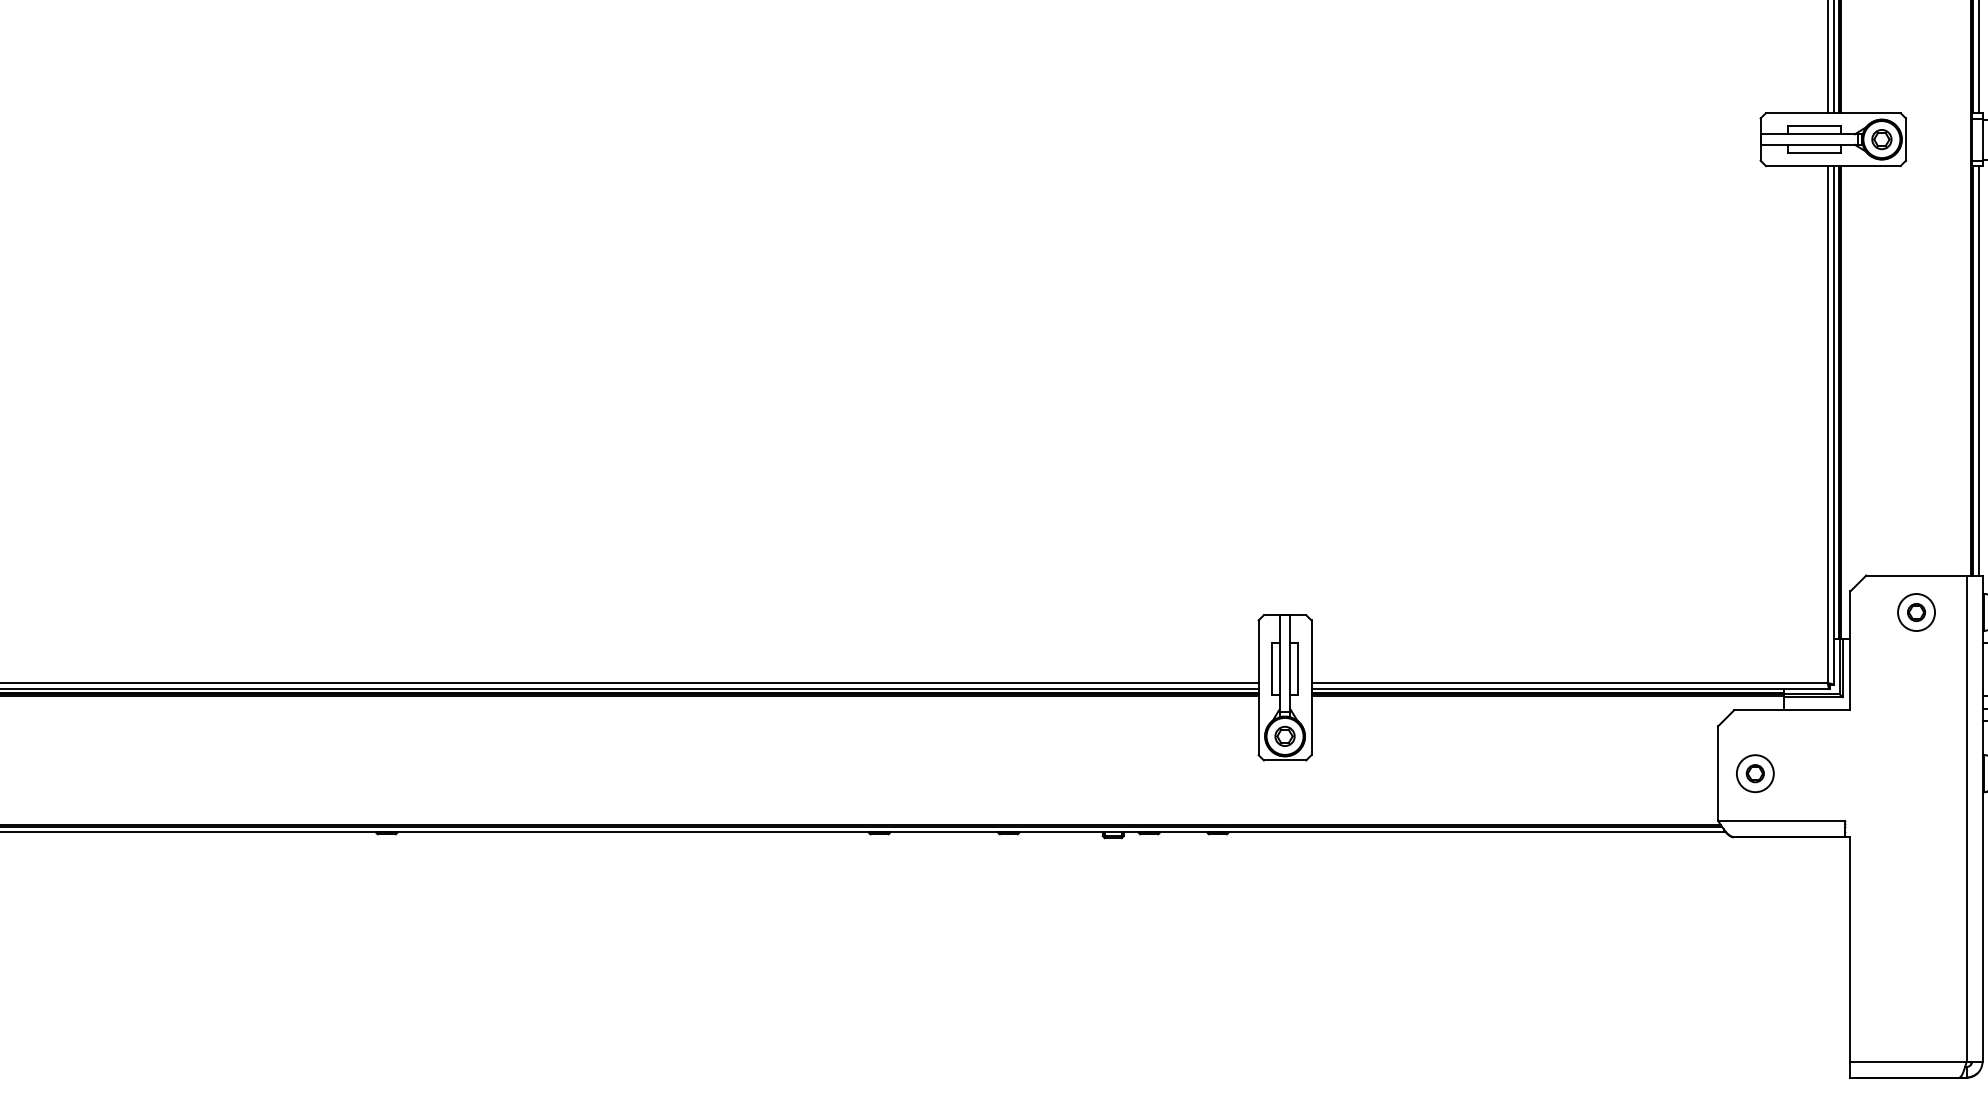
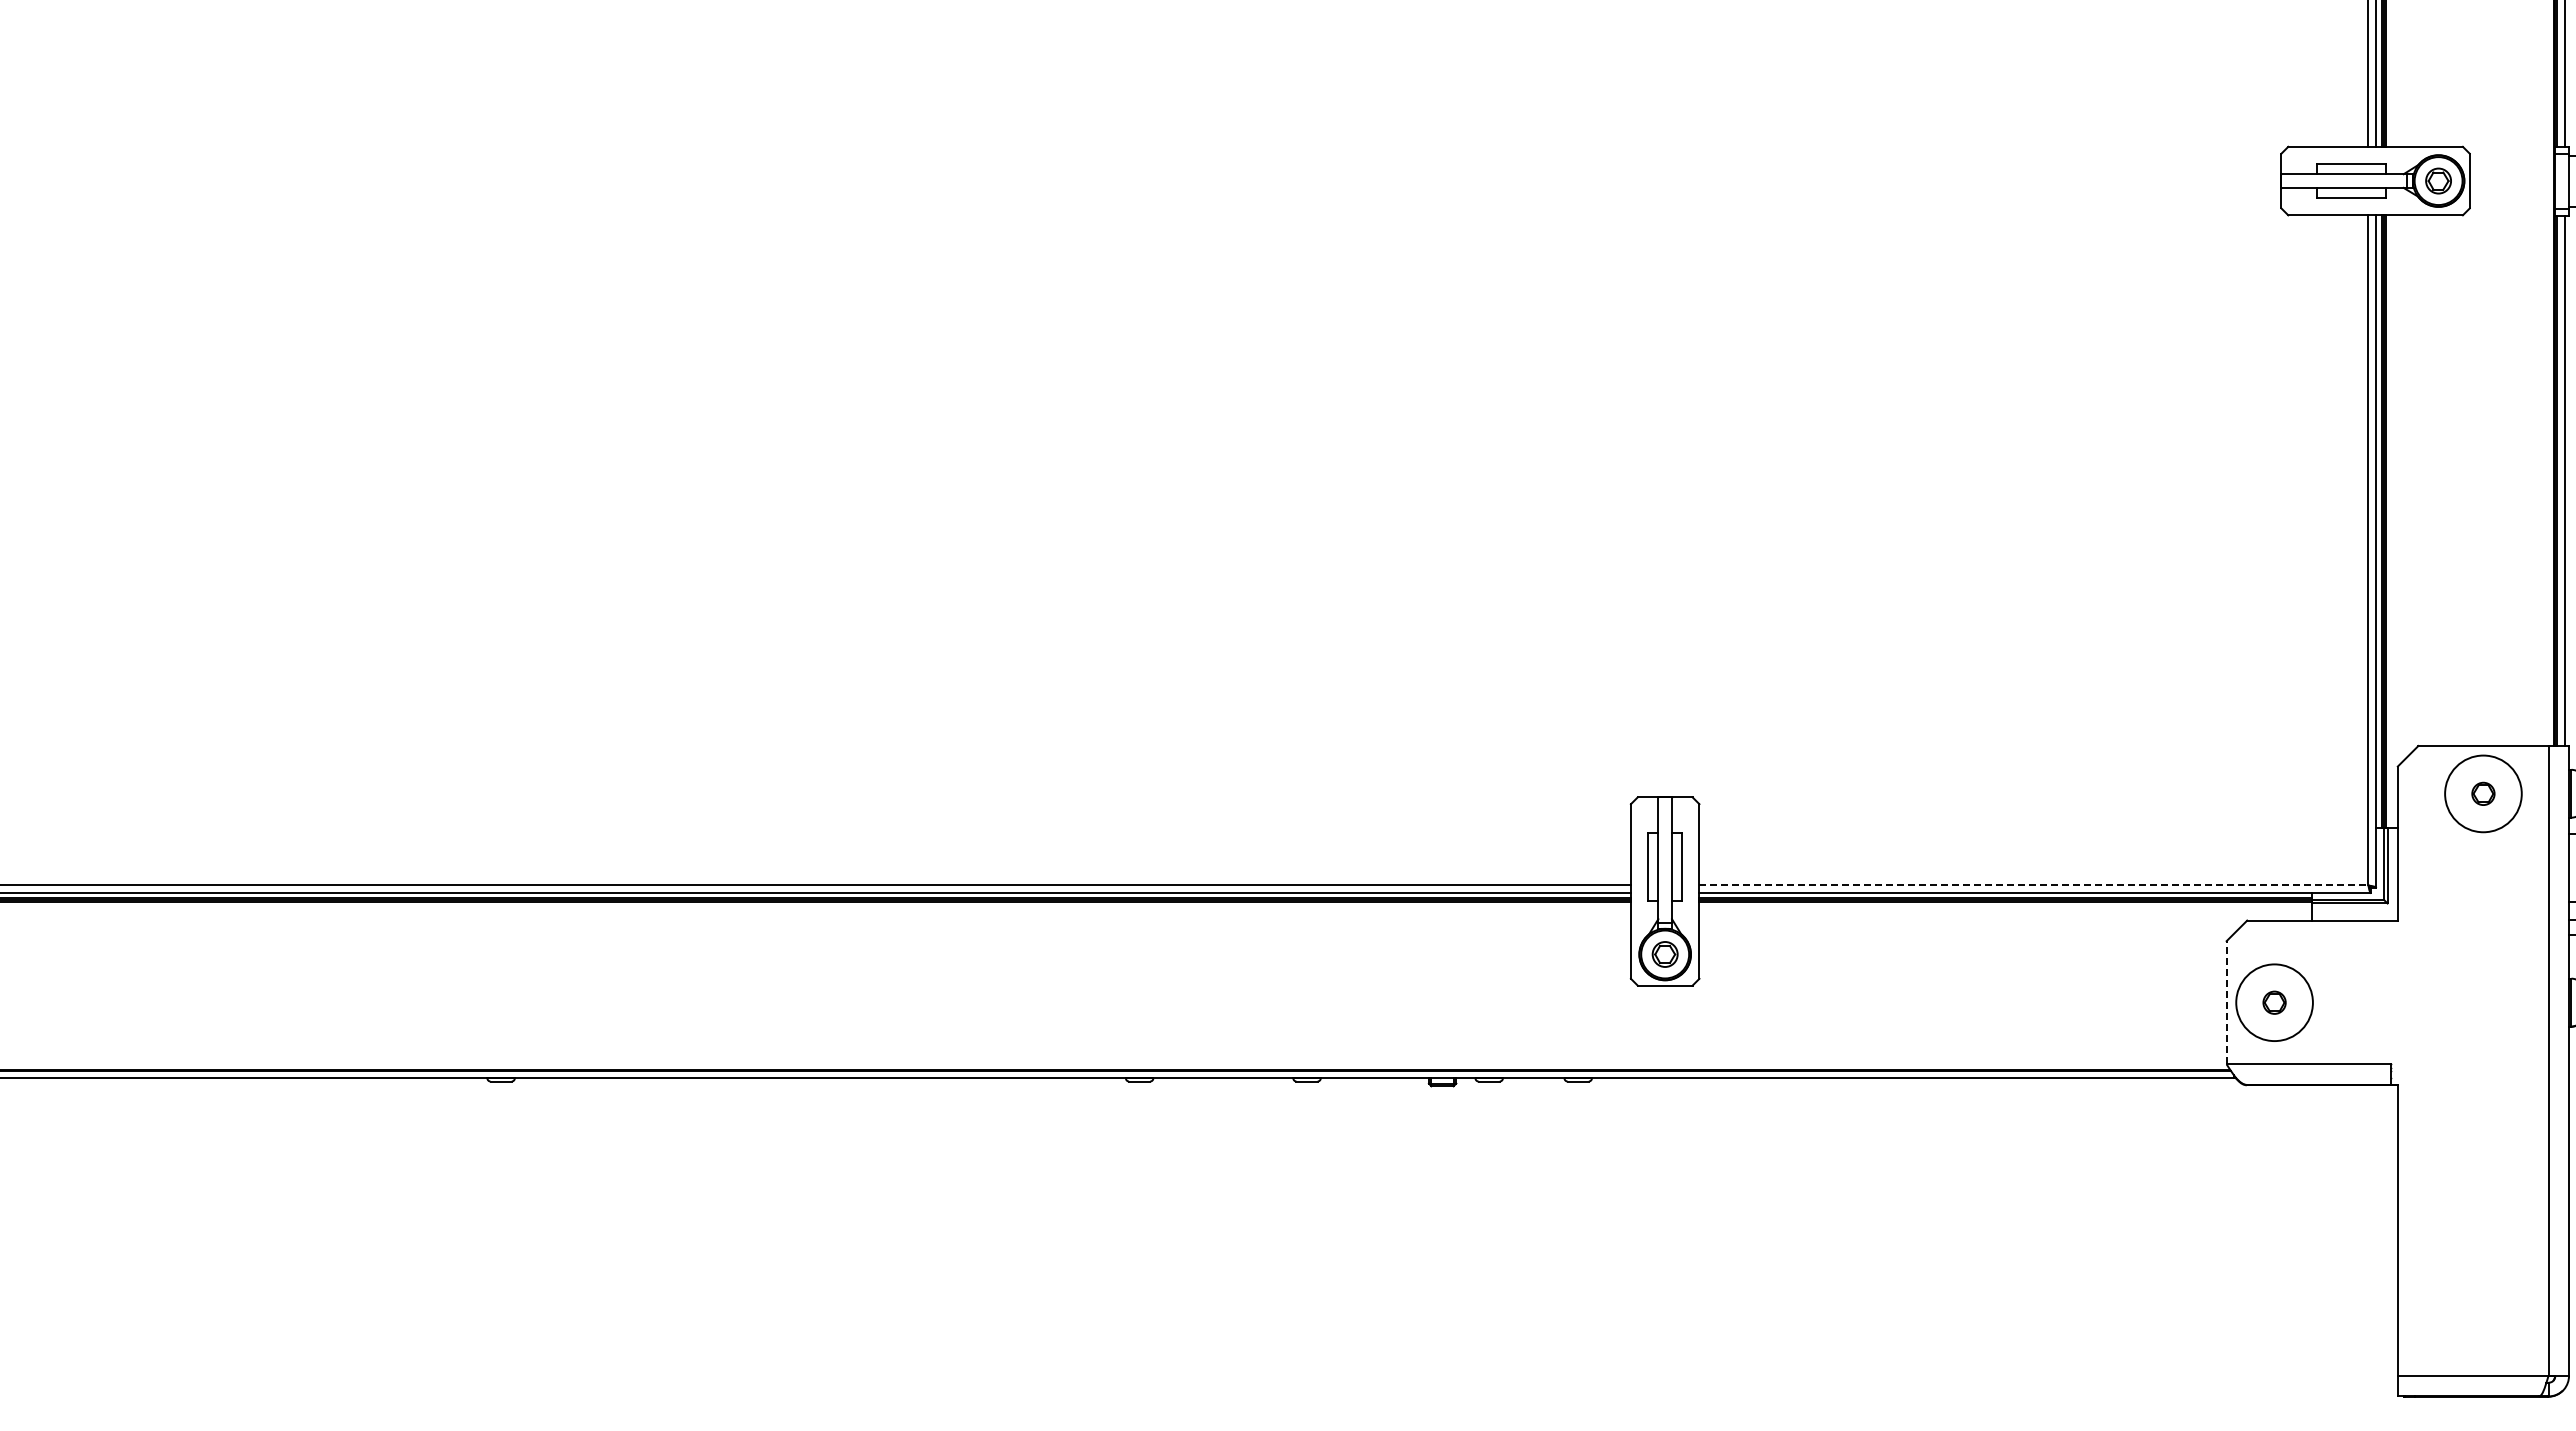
circle: (1916, 612) -> (2483, 793), size x1.6
line: (1570, 683) -> (2034, 885), solid -> dashed
line: (1718, 773) -> (2226, 1002), solid -> dashed
circle: (1755, 773) -> (2274, 1002), size x1.6

